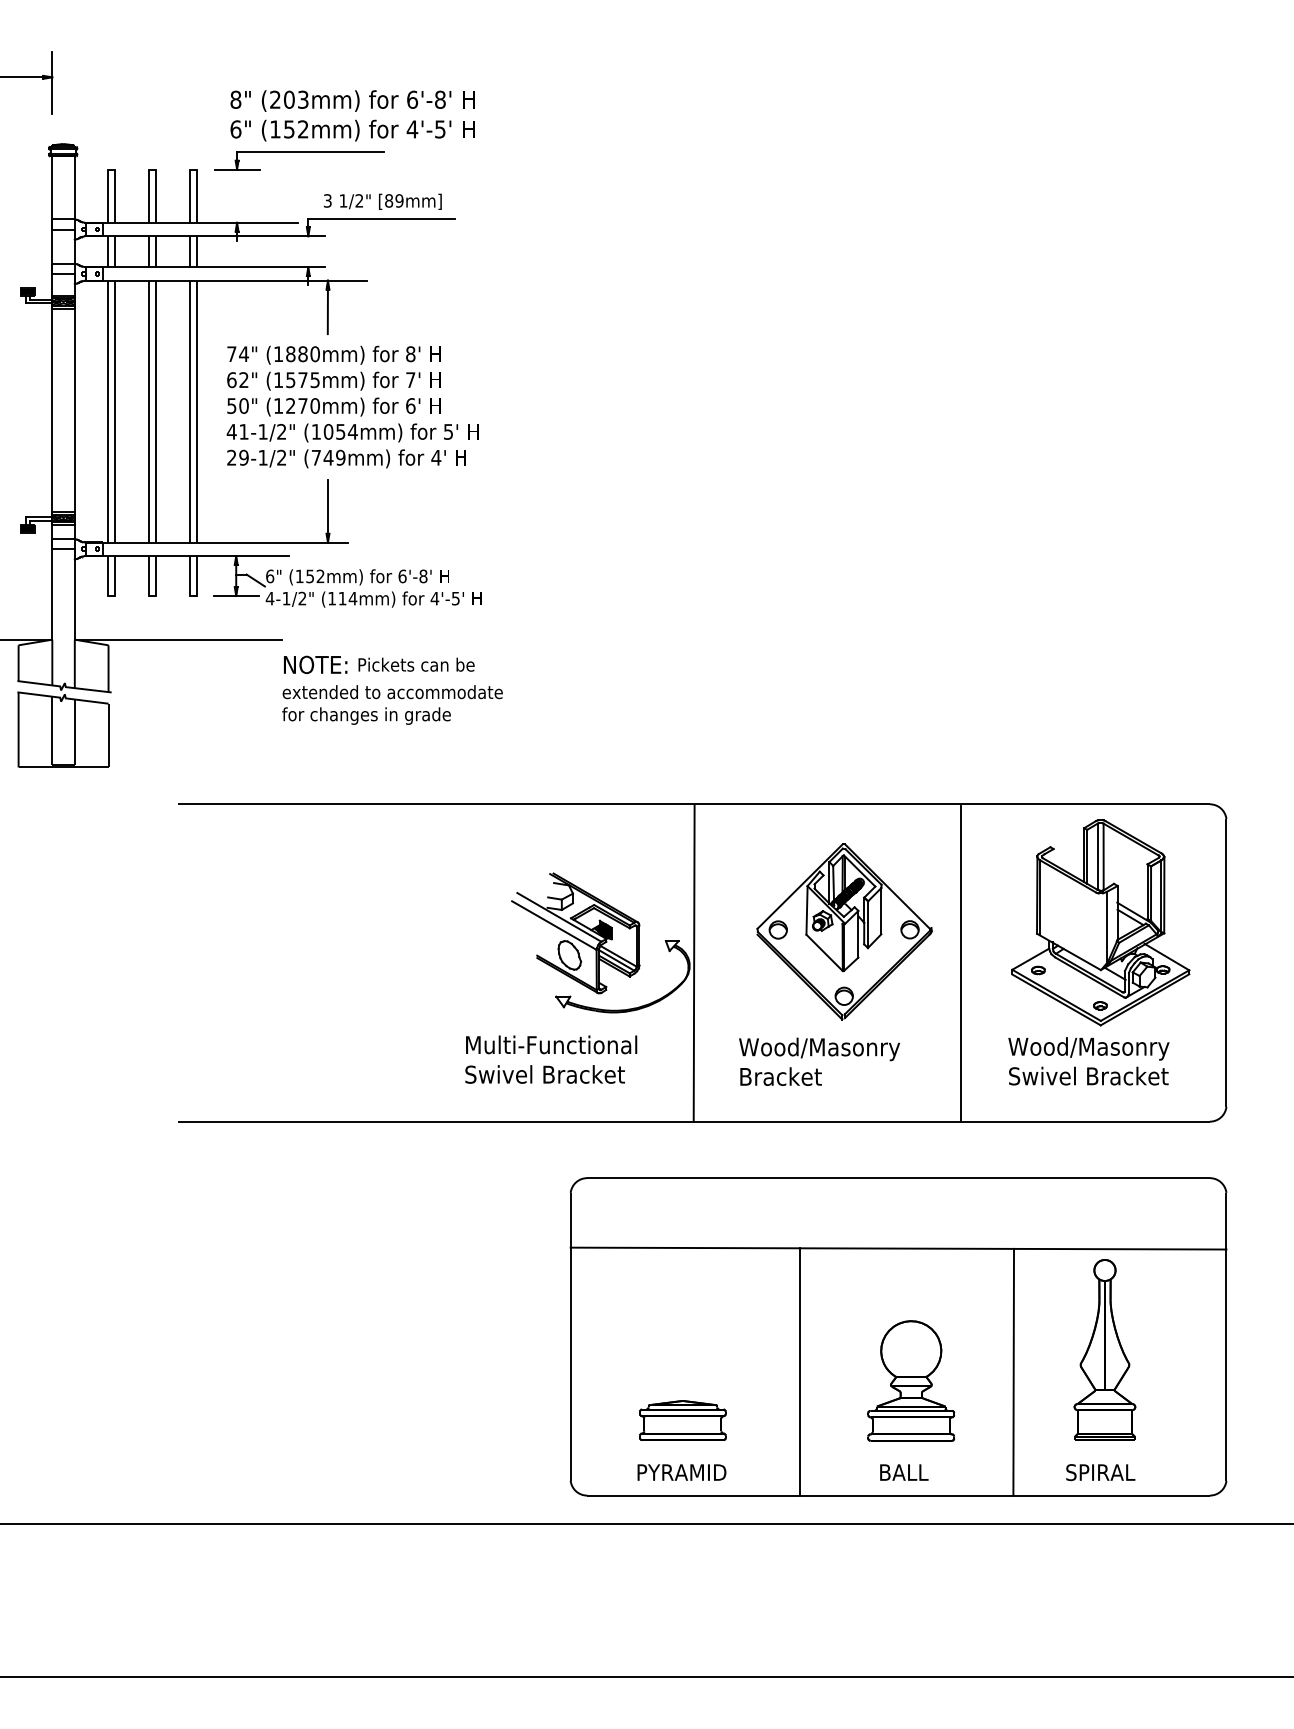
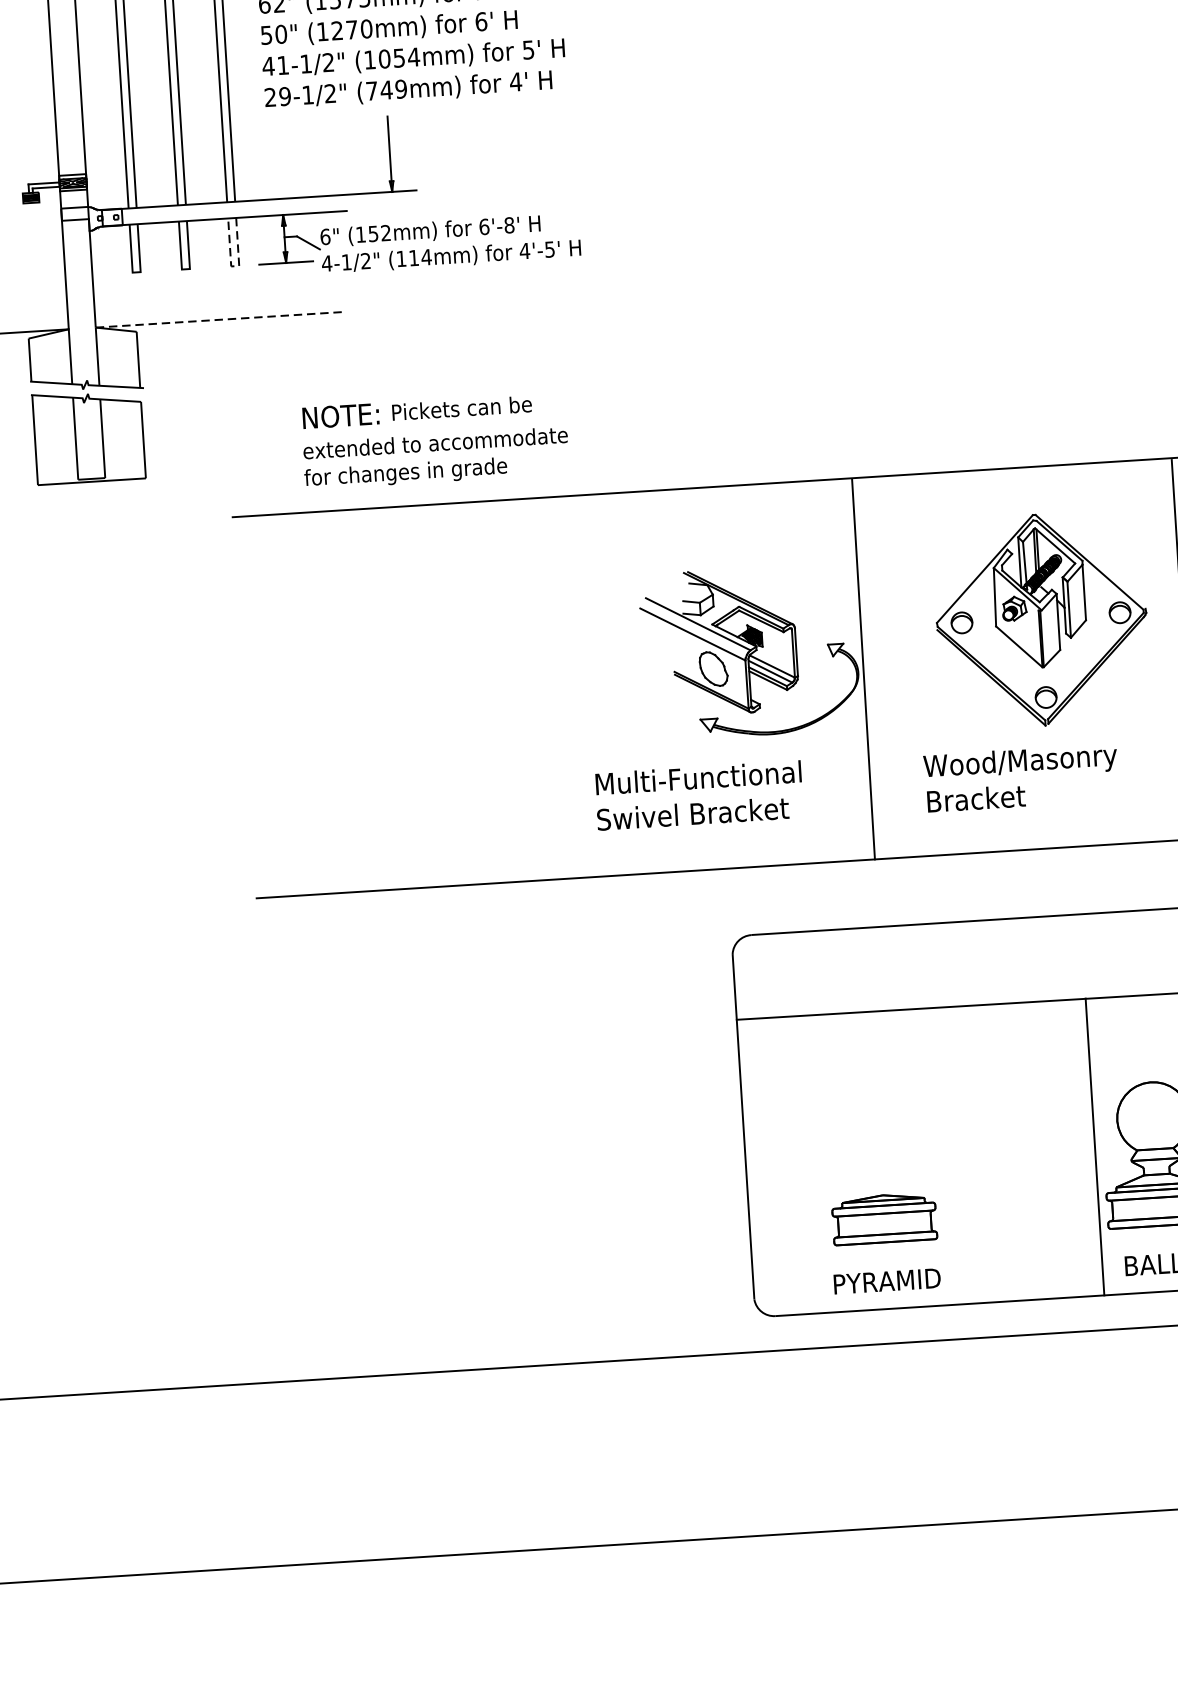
line: (193, 596) -> (234, 266), solid -> dashed
line: (178, 639) -> (220, 319), solid -> dashed
text: (392, 689) -> (435, 439), moved
line: (800, 1371) -> (1095, 1146), moved

